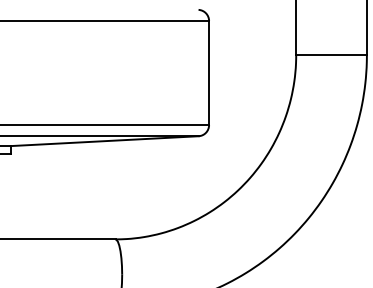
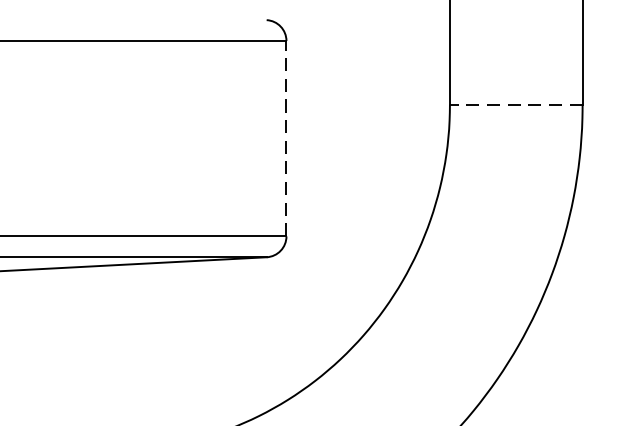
line: (331, 54) -> (516, 103), solid -> dashed
line: (209, 72) -> (287, 137), solid -> dashed

